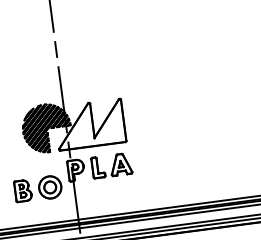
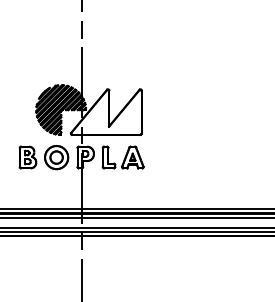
part: (37, 189) -> (43, 157), moved

